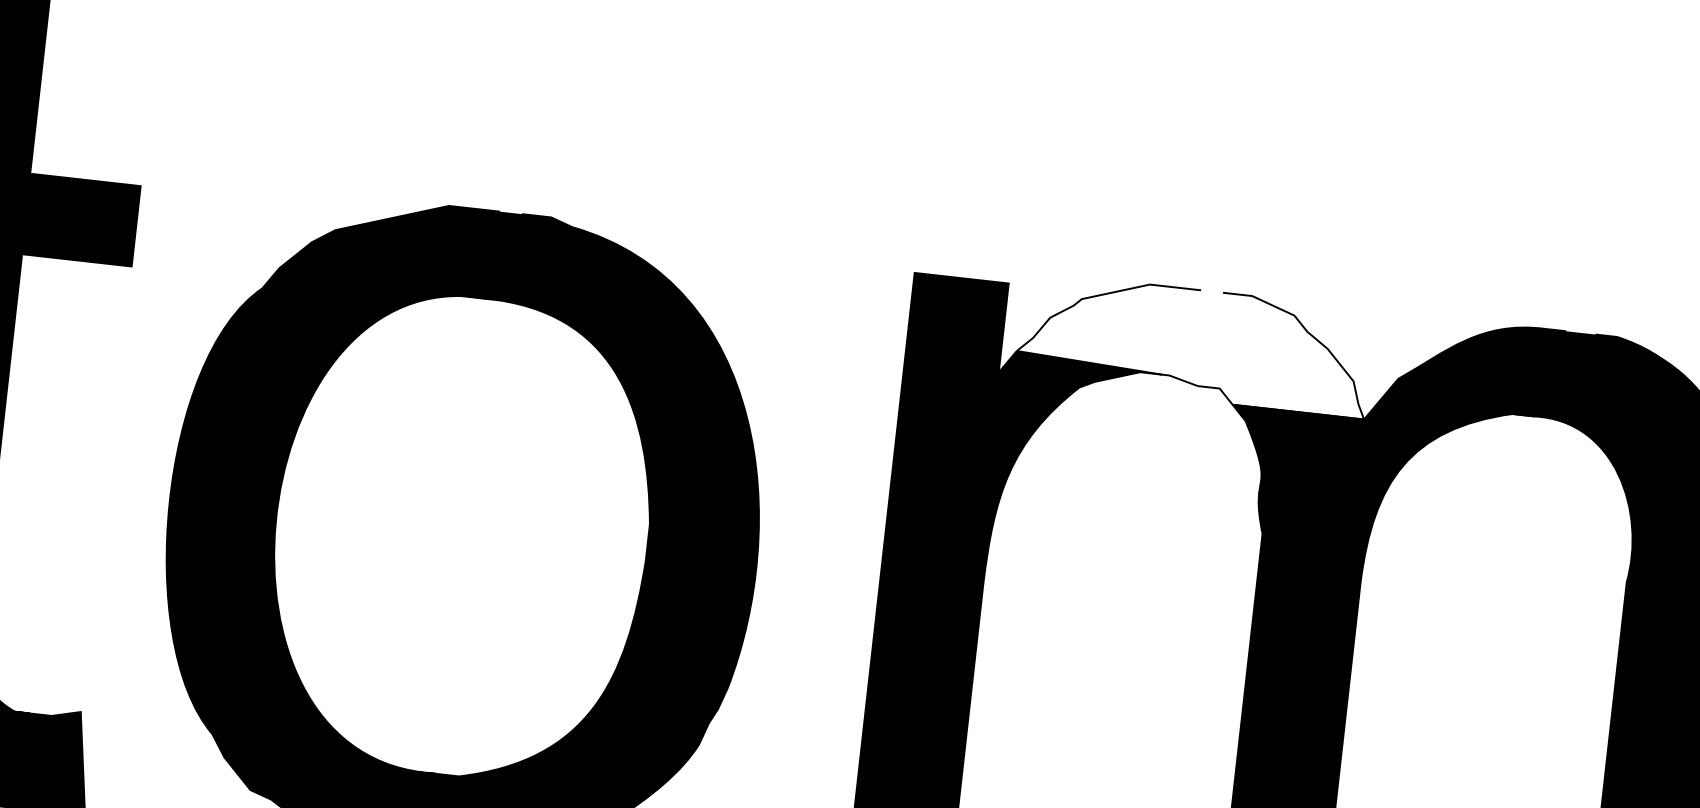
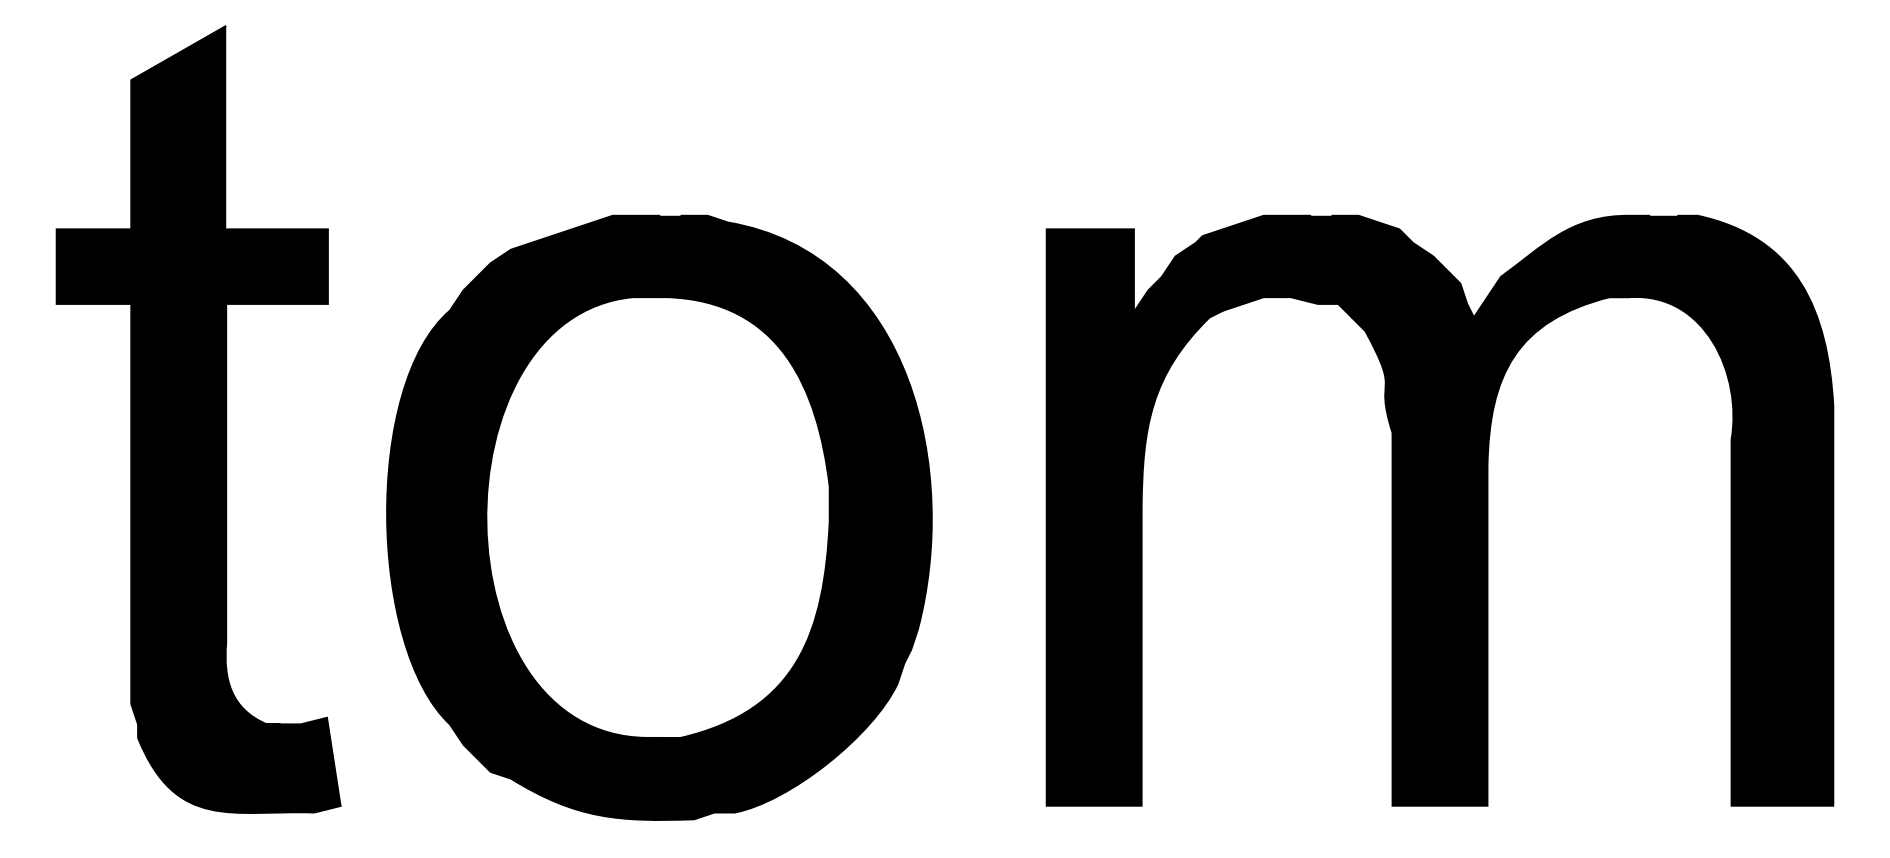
fill: (1194, 344) -> (1310, 266), added

